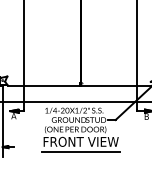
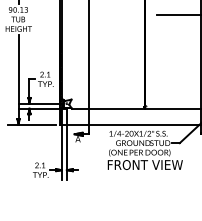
line: (80, 151) -> (144, 174), removed

